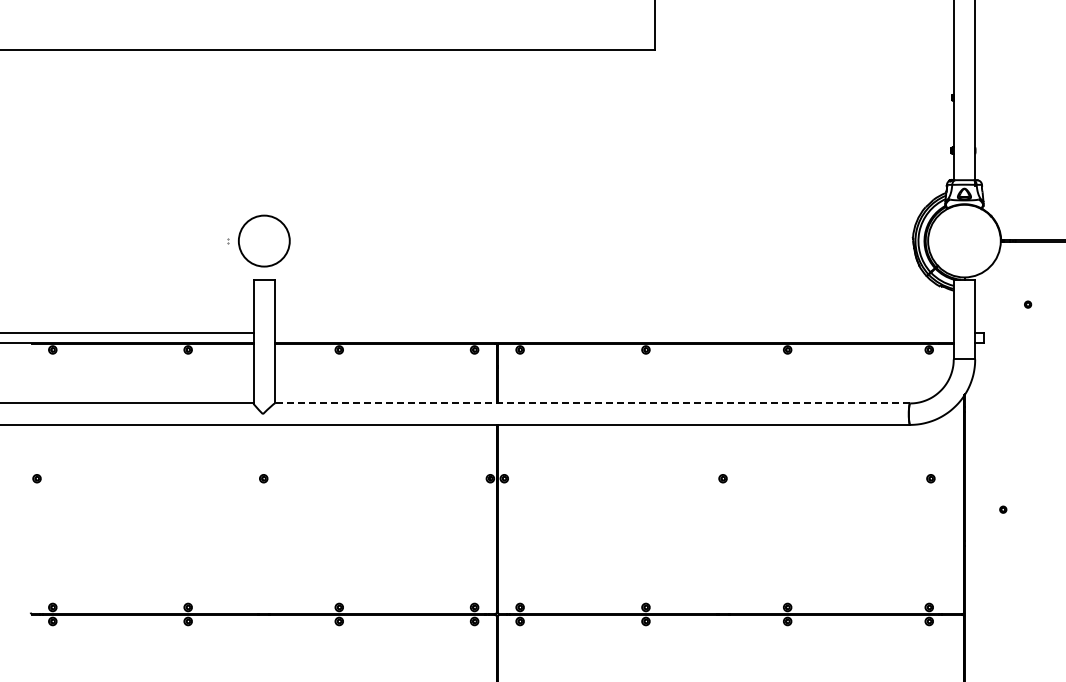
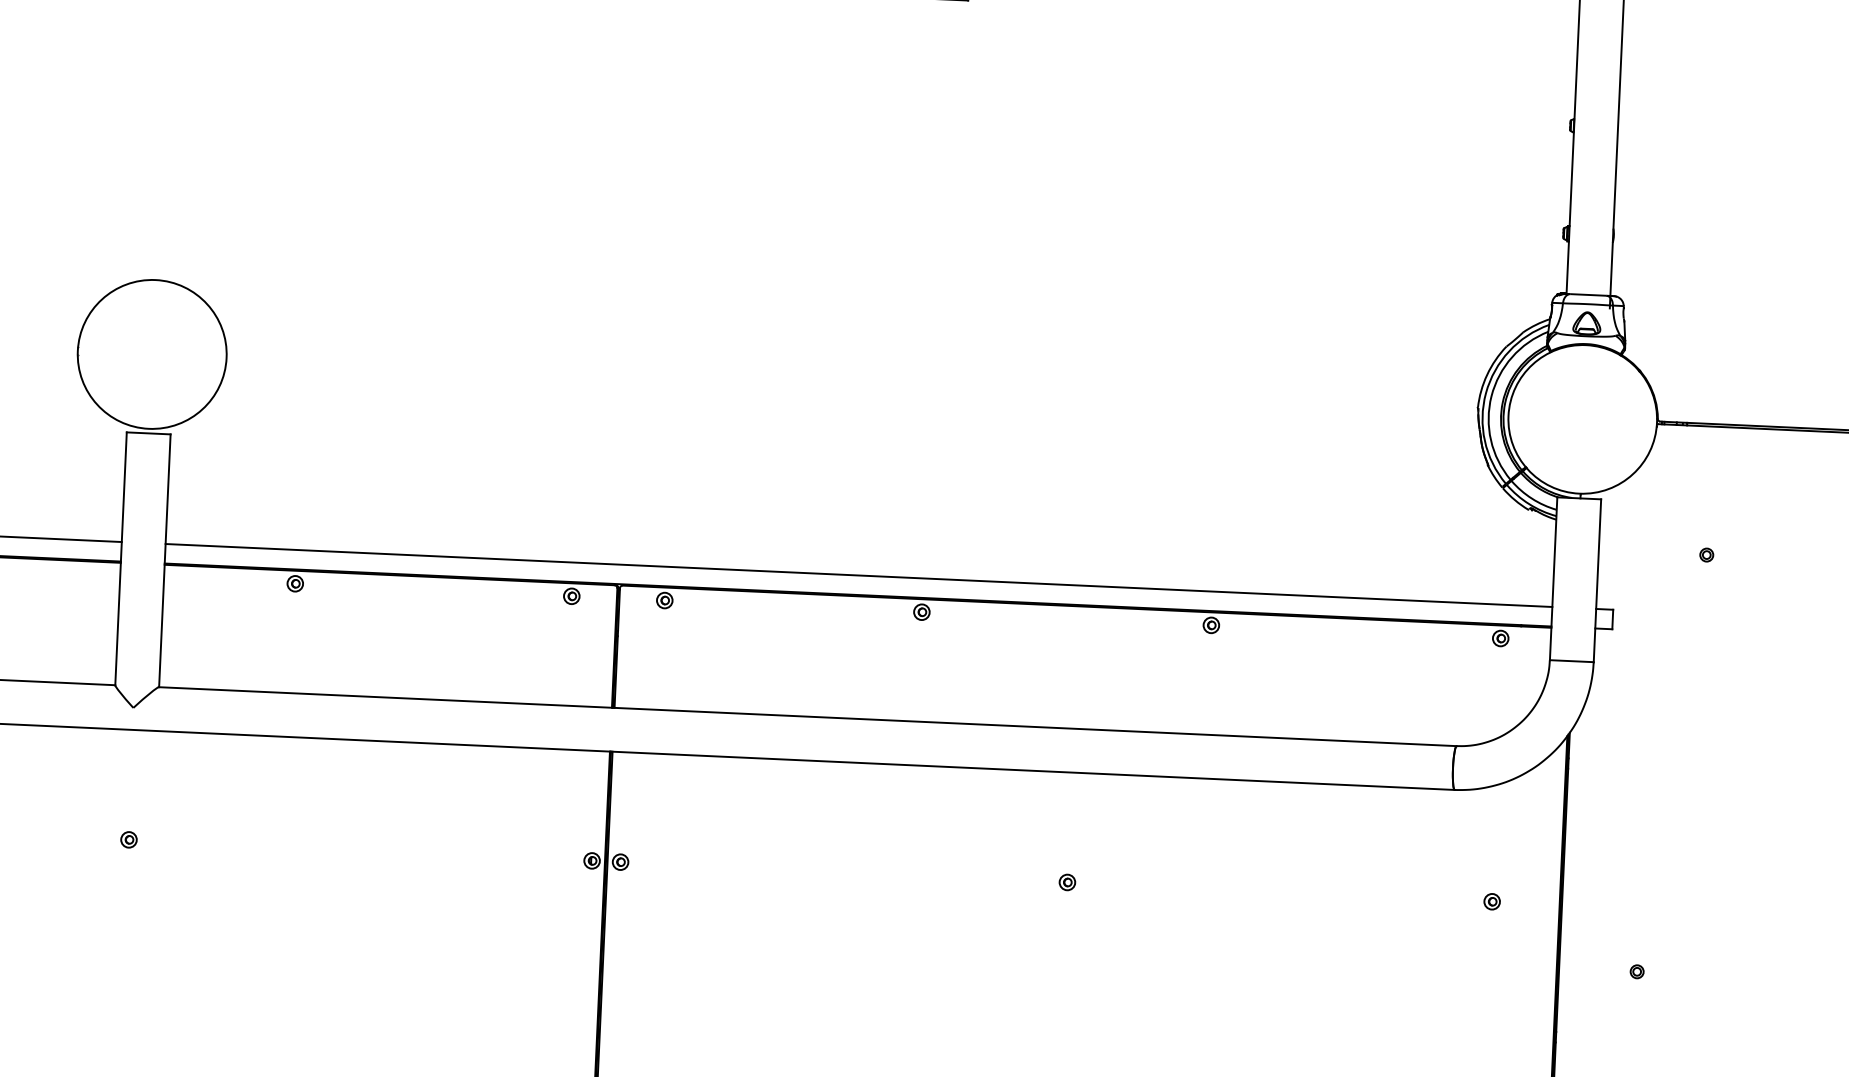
circle: (263, 240) -> (150, 353), size x1.43
line: (614, 333) -> (859, 575), added
line: (592, 403) -> (807, 716), dashed -> solid

